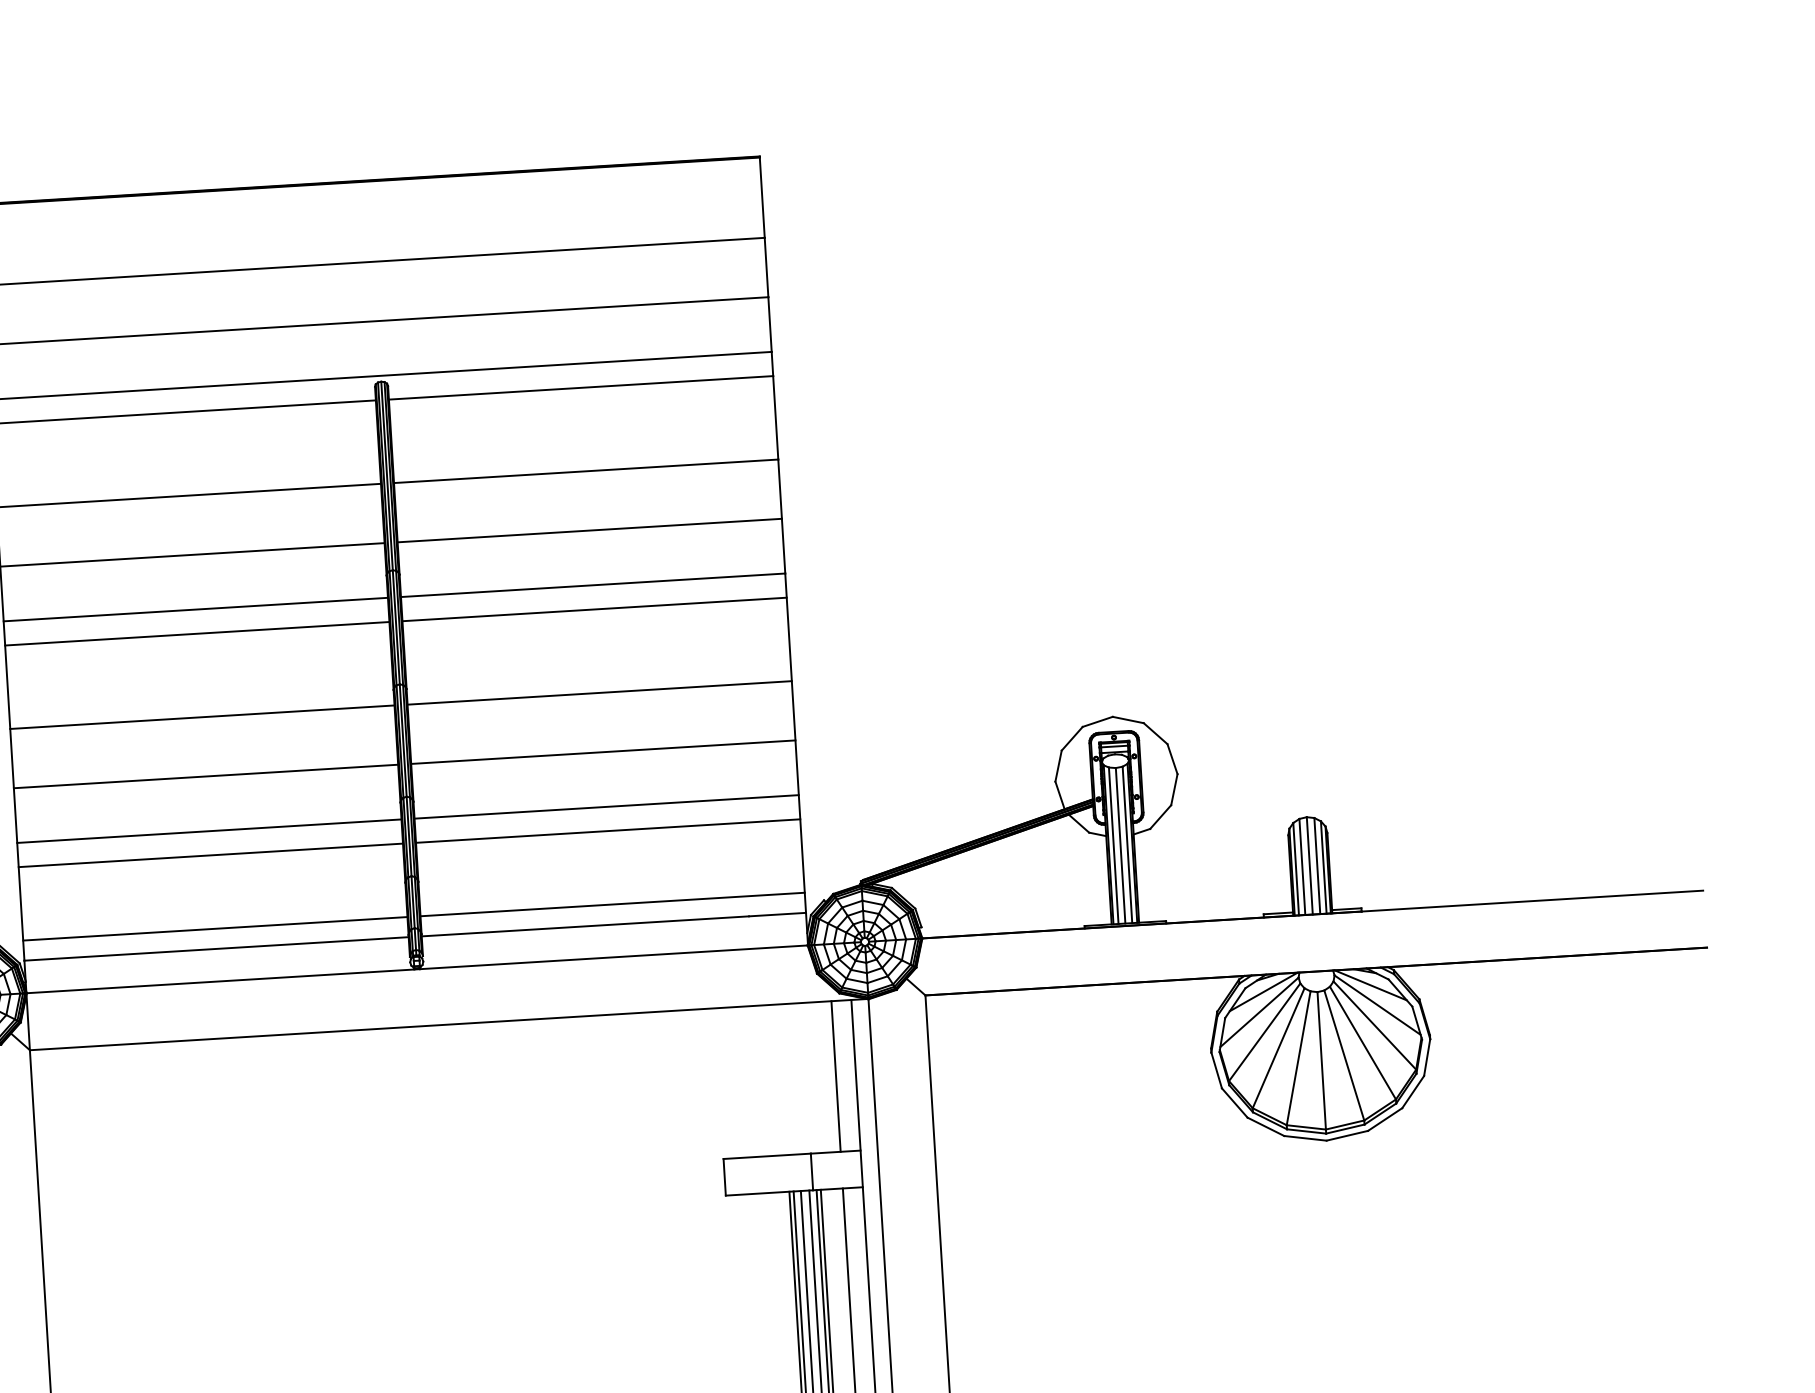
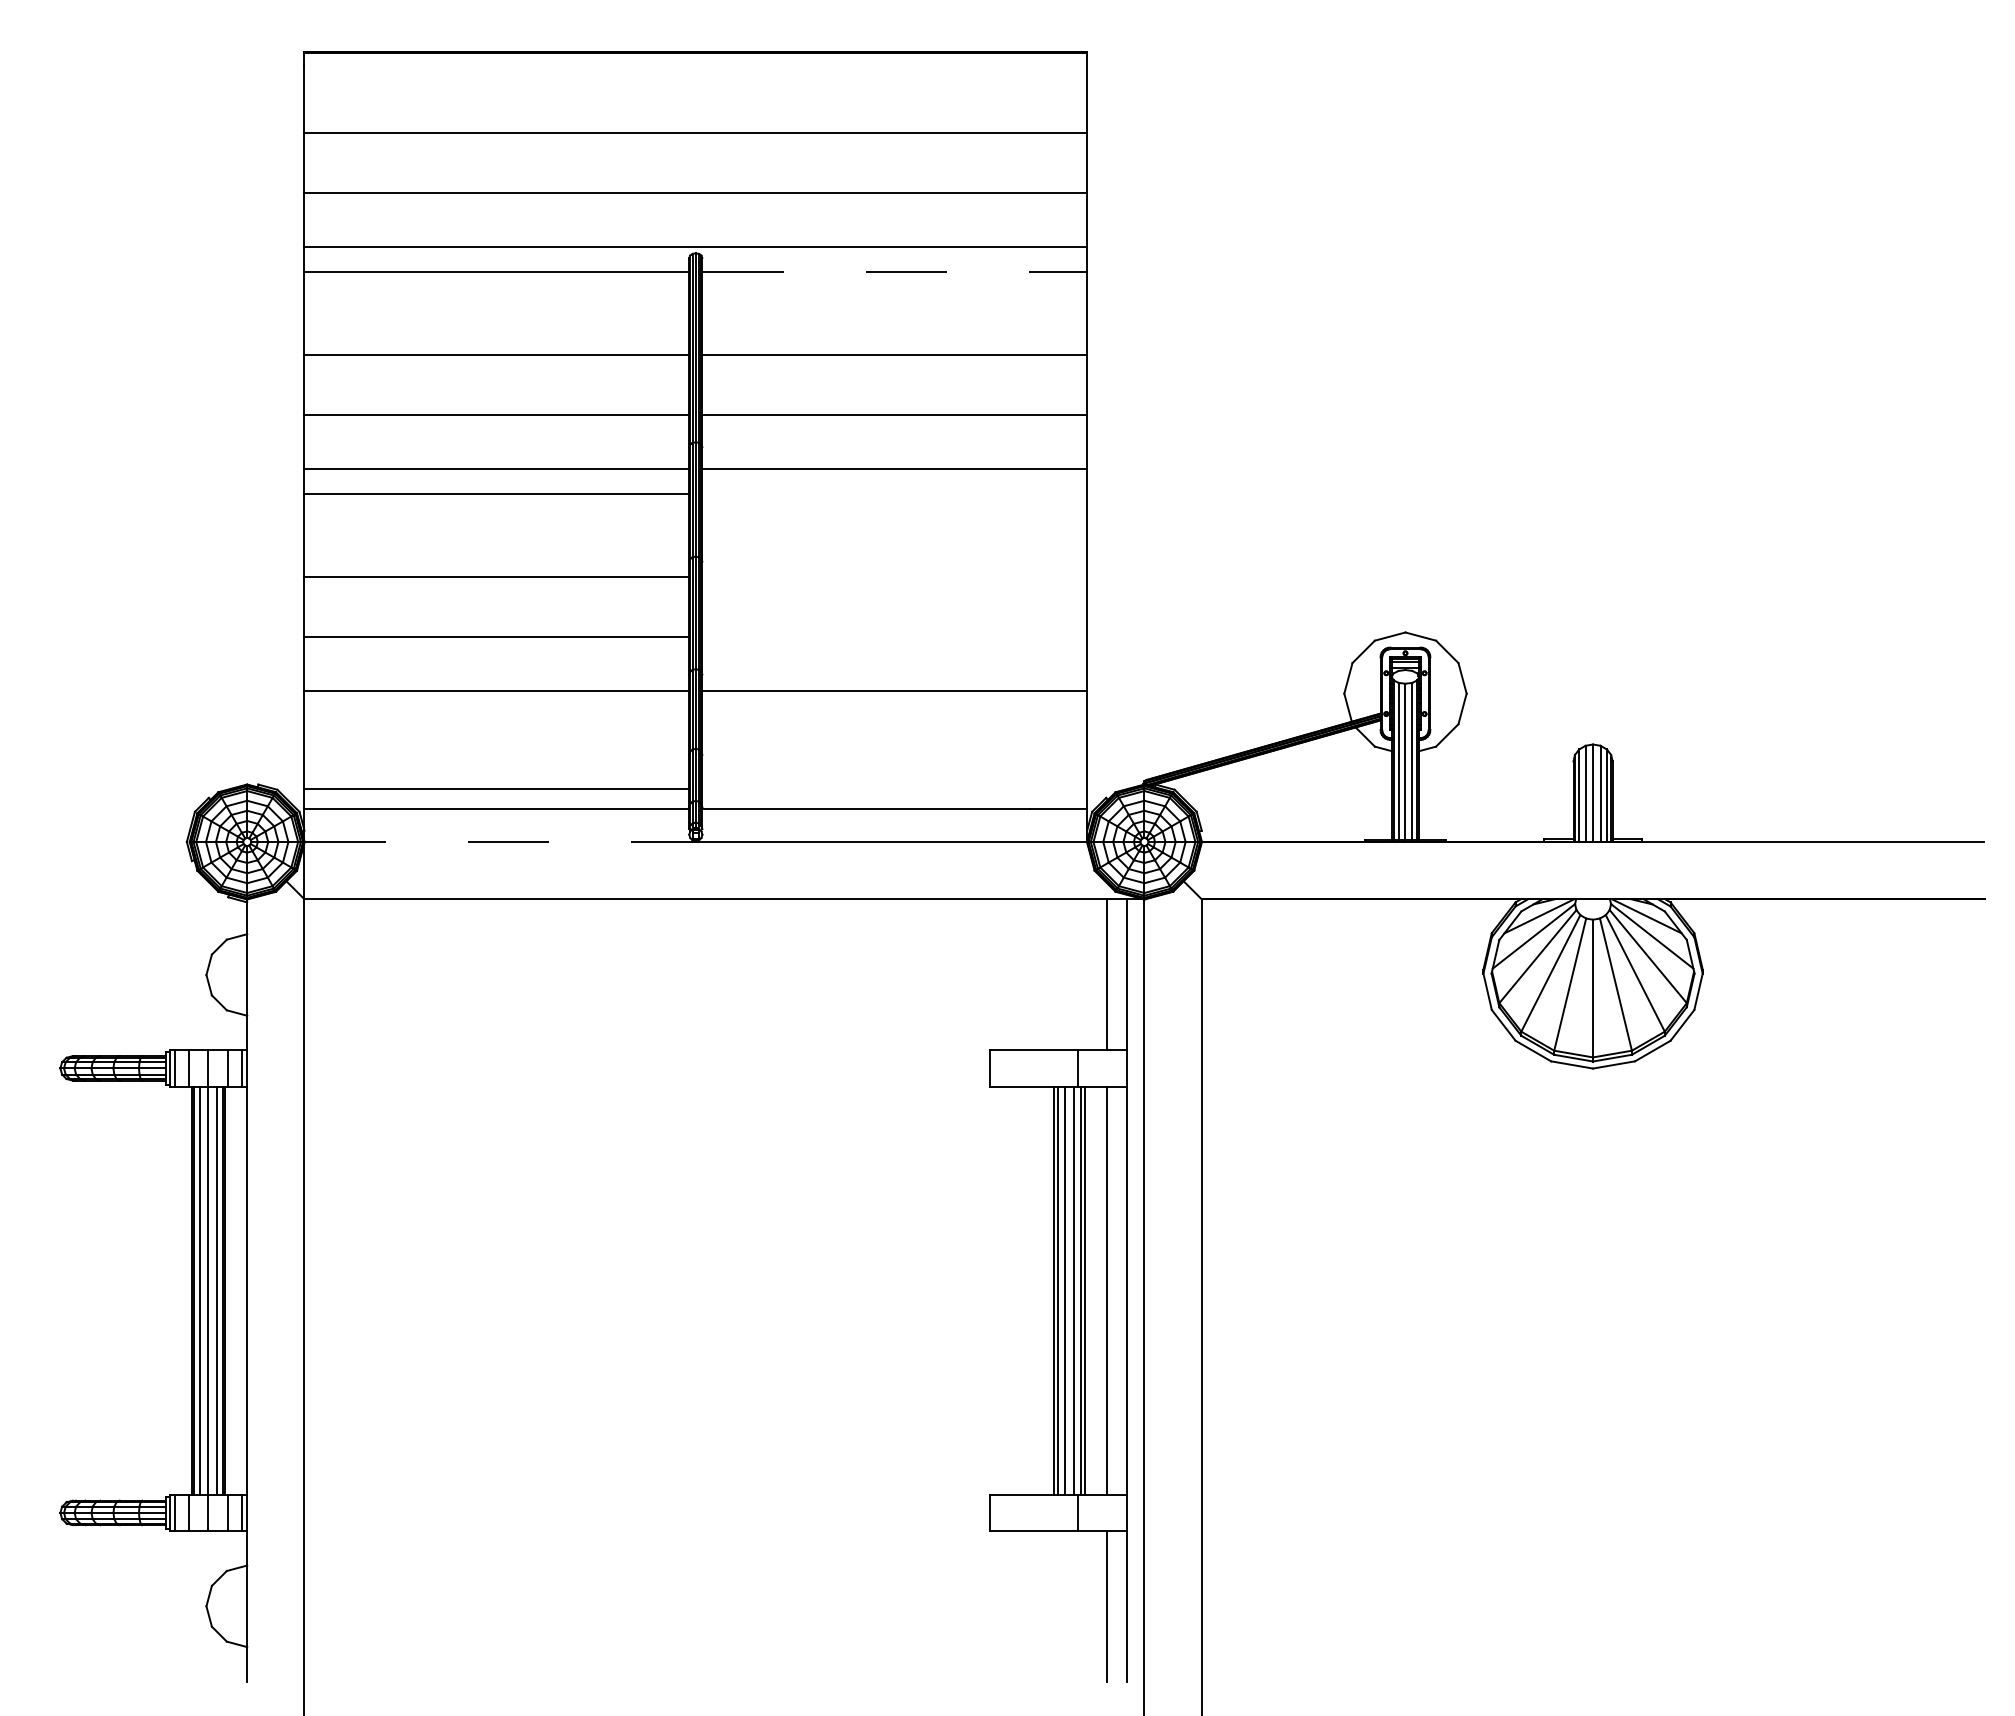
line: (581, 387) -> (895, 271), solid -> dashed
line: (594, 609) -> (894, 493), removed
line: (599, 693) -> (894, 577), removed
line: (602, 752) -> (894, 636), removed
line: (607, 830) -> (894, 715), removed
line: (210, 855) -> (496, 715), removed
line: (612, 904) -> (894, 789), removed
line: (223, 981) -> (501, 842), solid -> dashed

